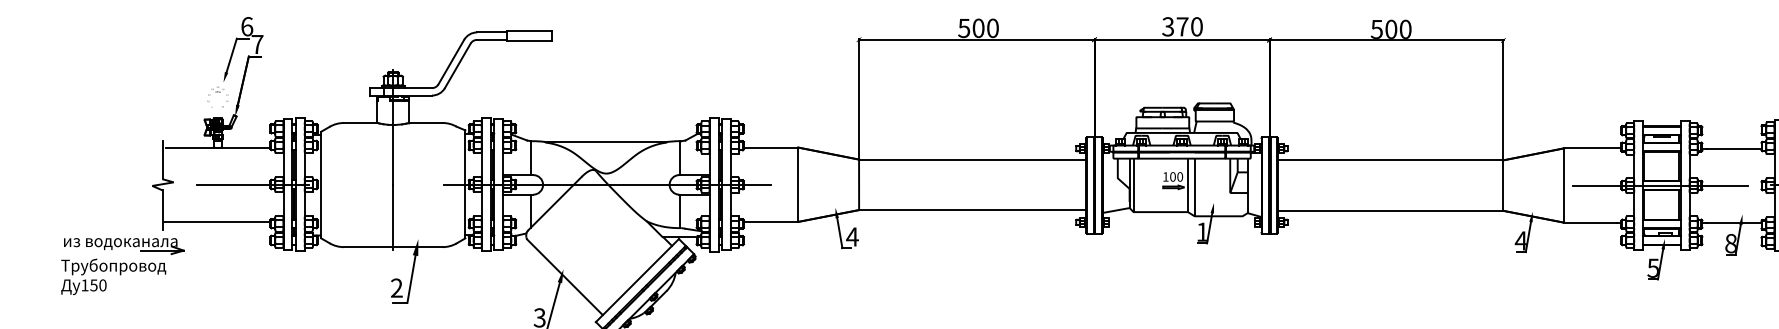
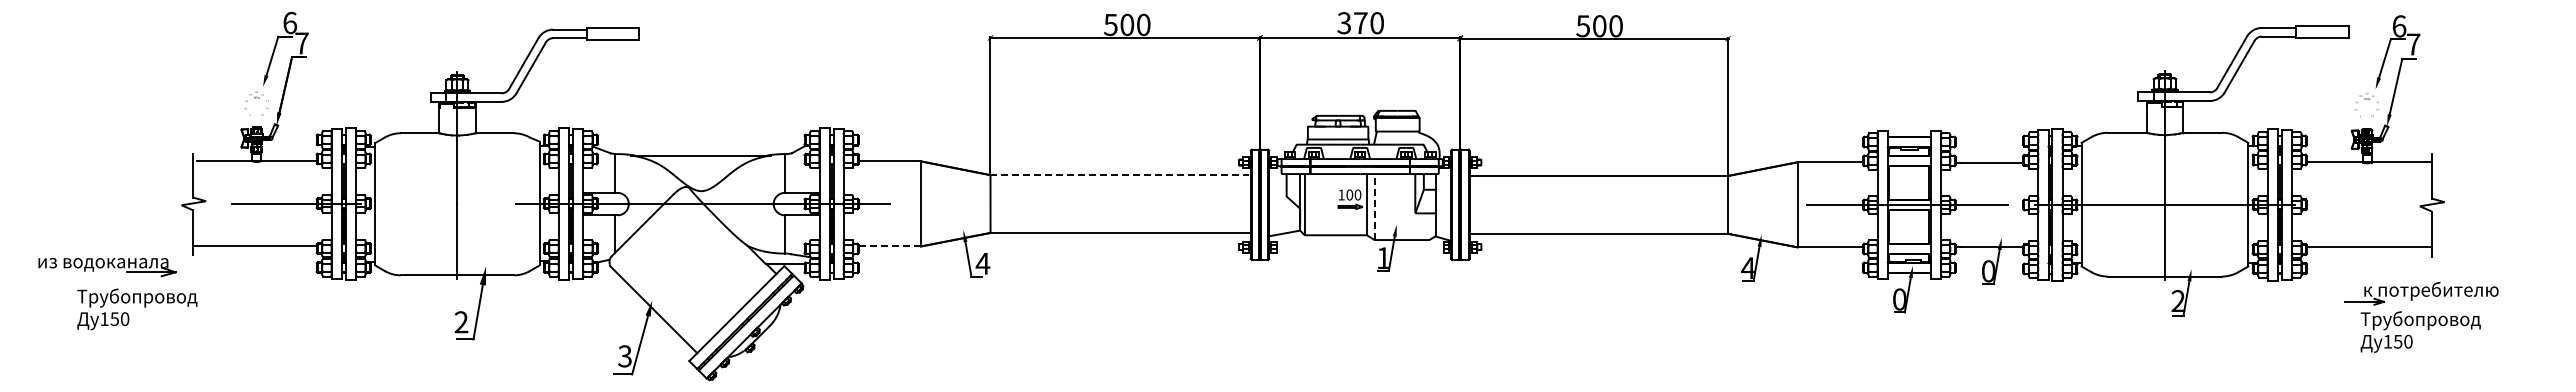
line: (972, 159) -> (1120, 175), solid -> dashed
line: (1194, 187) -> (1374, 207), solid -> dashed
line: (770, 221) -> (889, 246), solid -> dashed
text: (1731, 243) -> (1988, 271), 8 -> 0
part: (124, 246) -> (107, 267), moved
text: (1653, 268) -> (1899, 299), 5 -> 0

